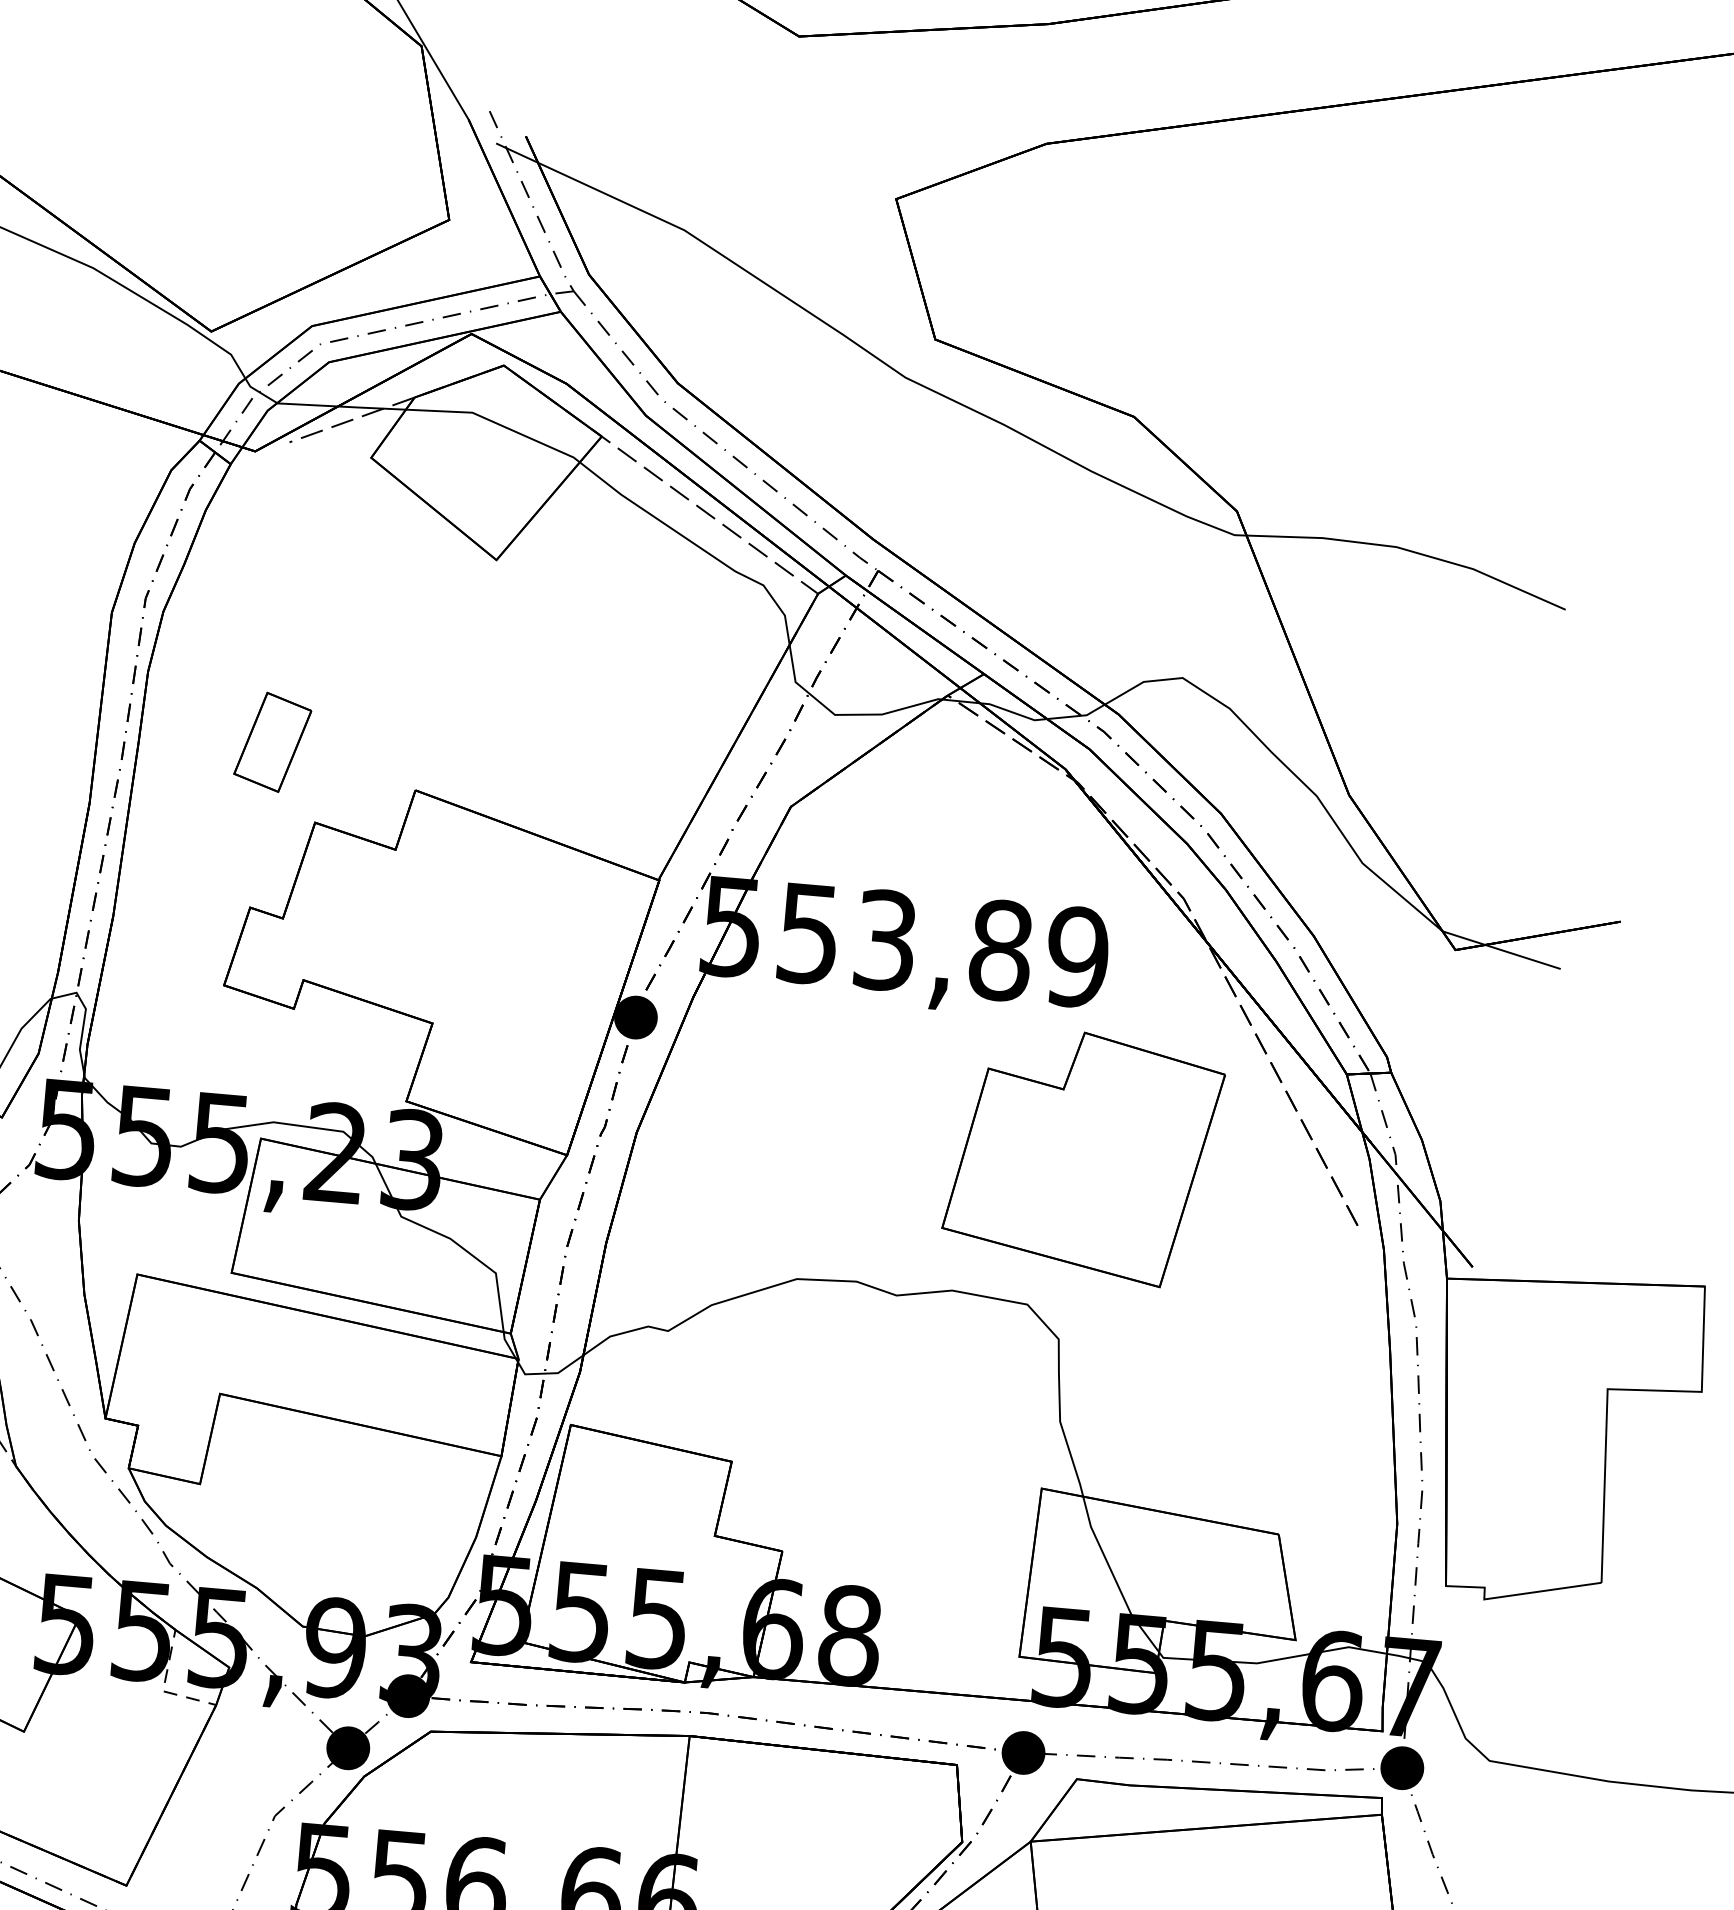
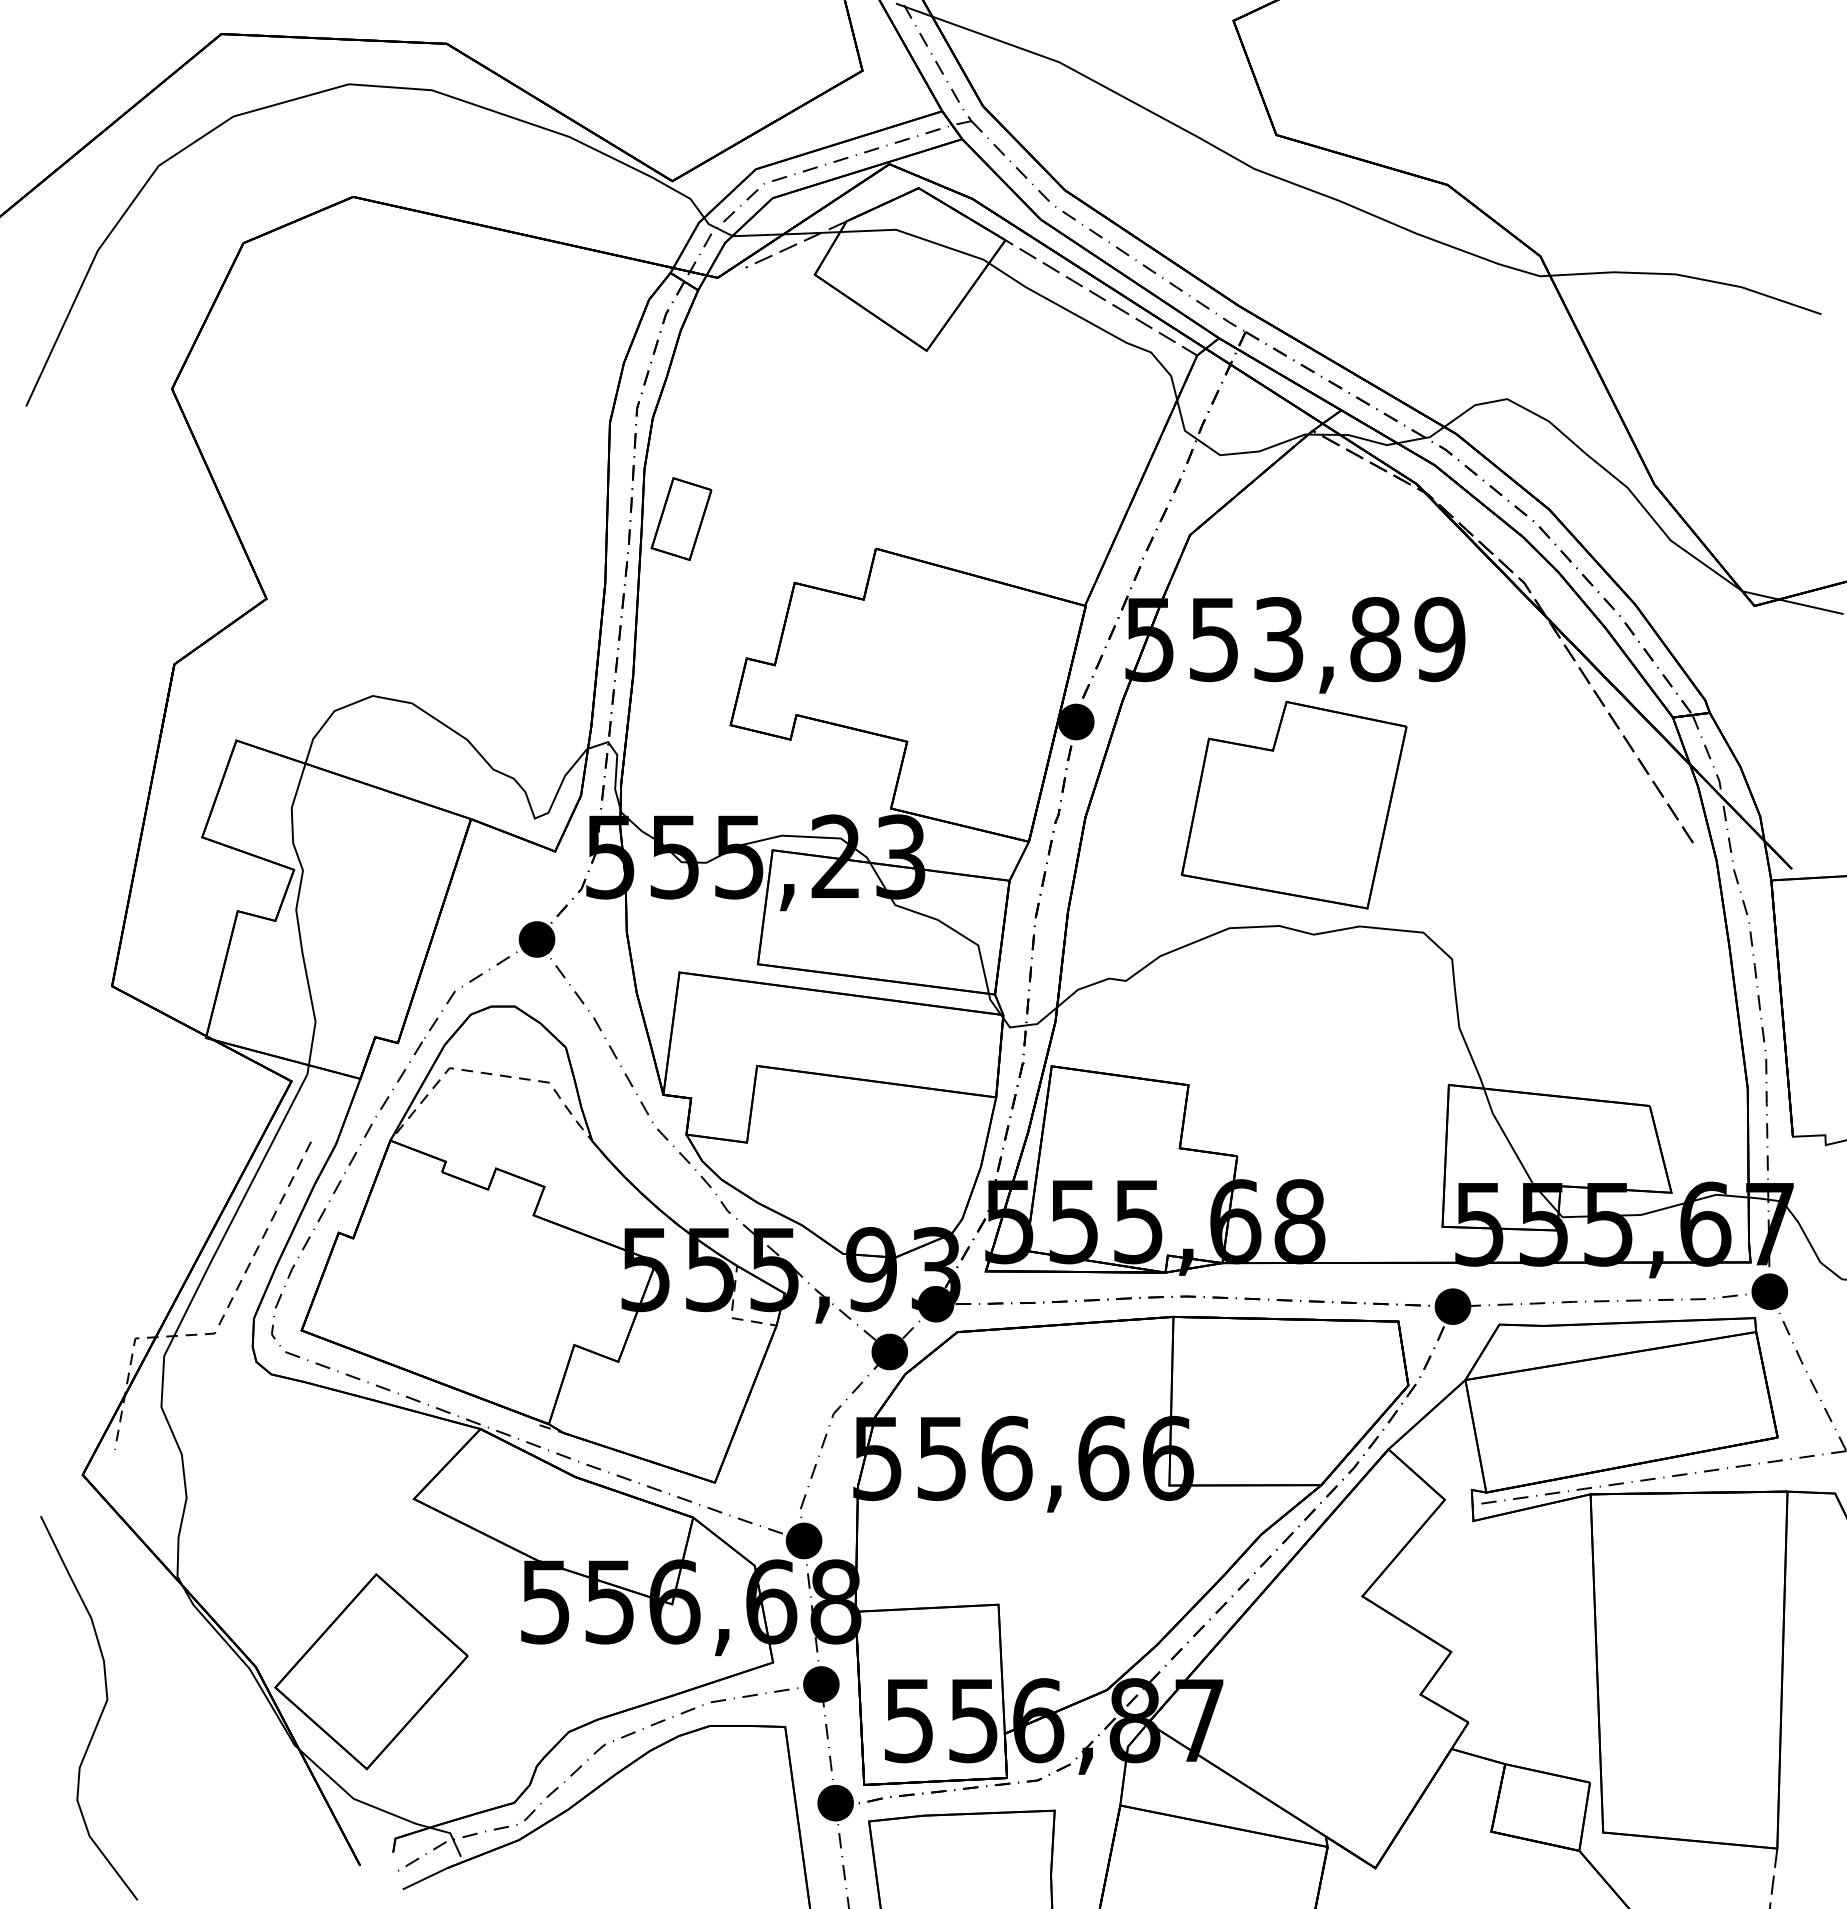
part: (272, 741) -> (681, 518), moved
part: (1083, 1155) -> (1294, 804), moved

